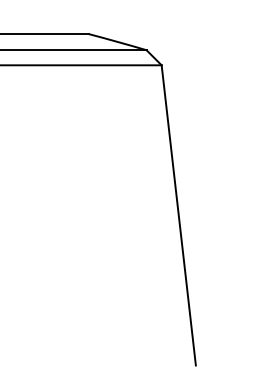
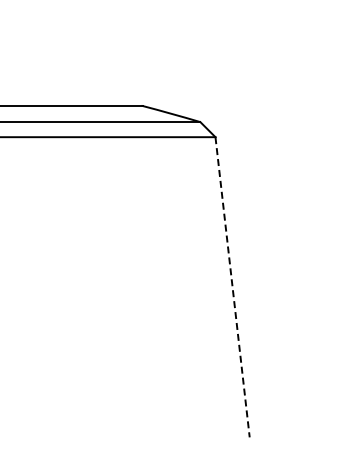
line: (178, 215) -> (232, 287), solid -> dashed

